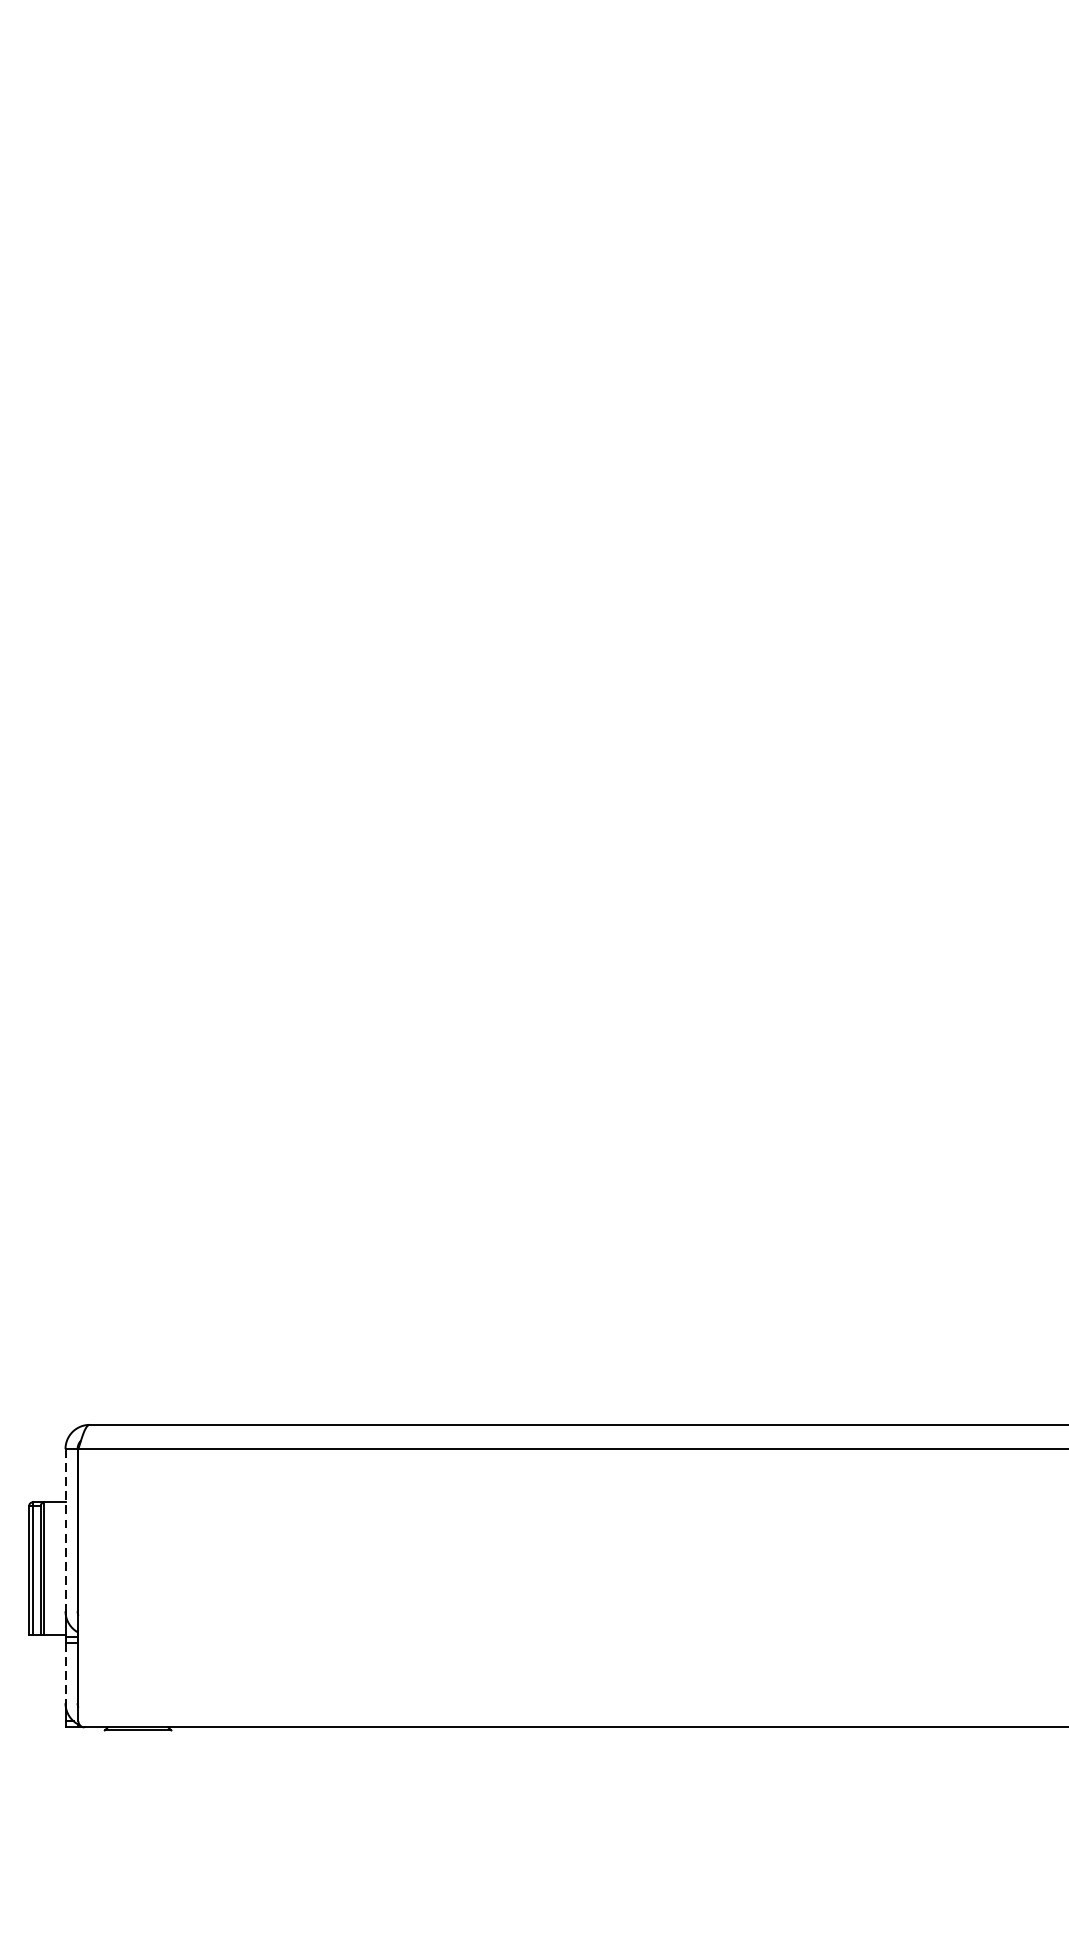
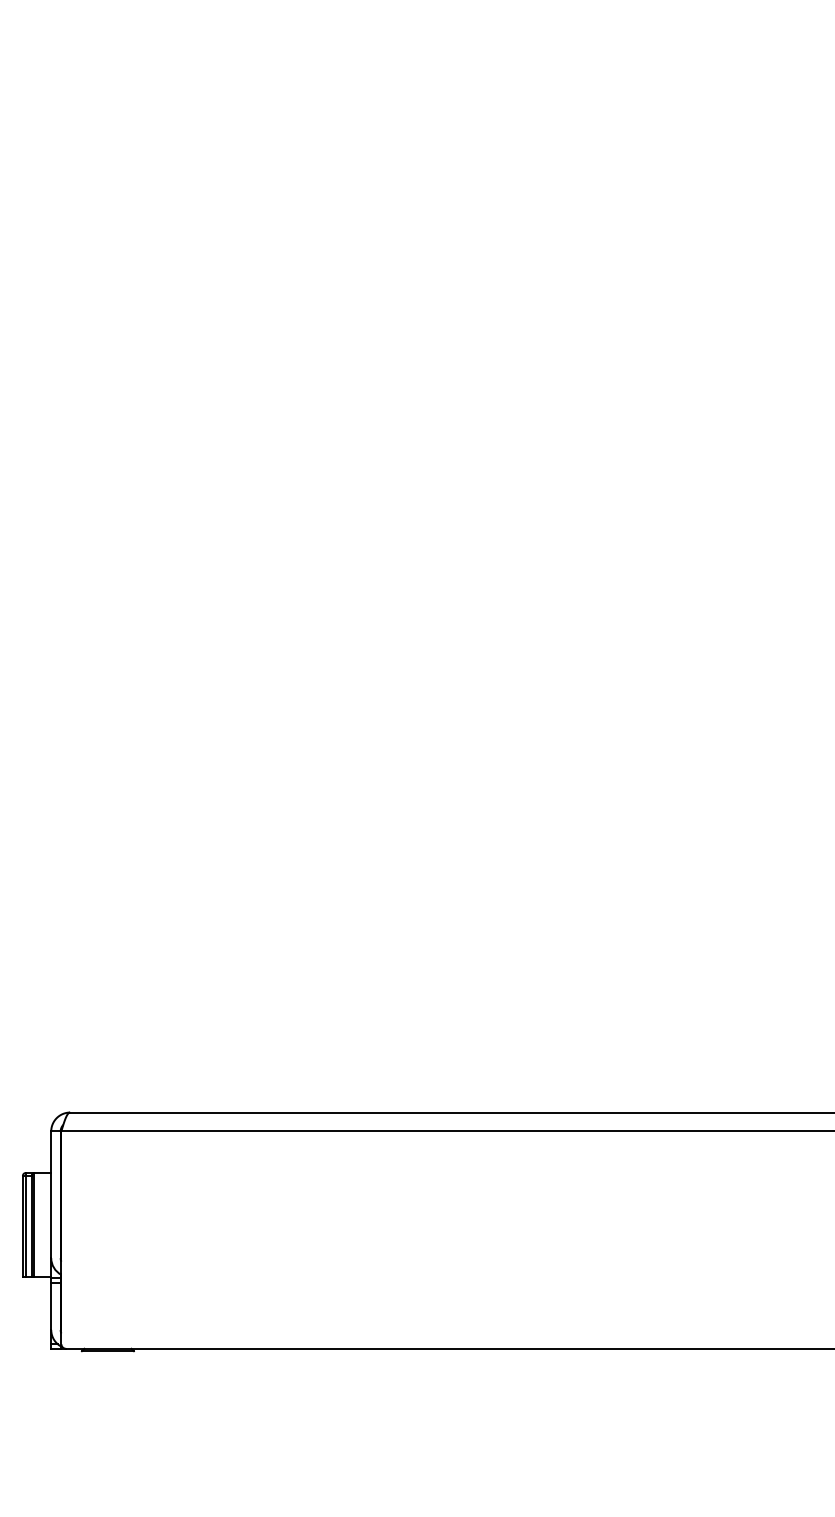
line: (65, 1531) -> (51, 1195), dashed -> solid
line: (65, 1673) -> (51, 1306), dashed -> solid

